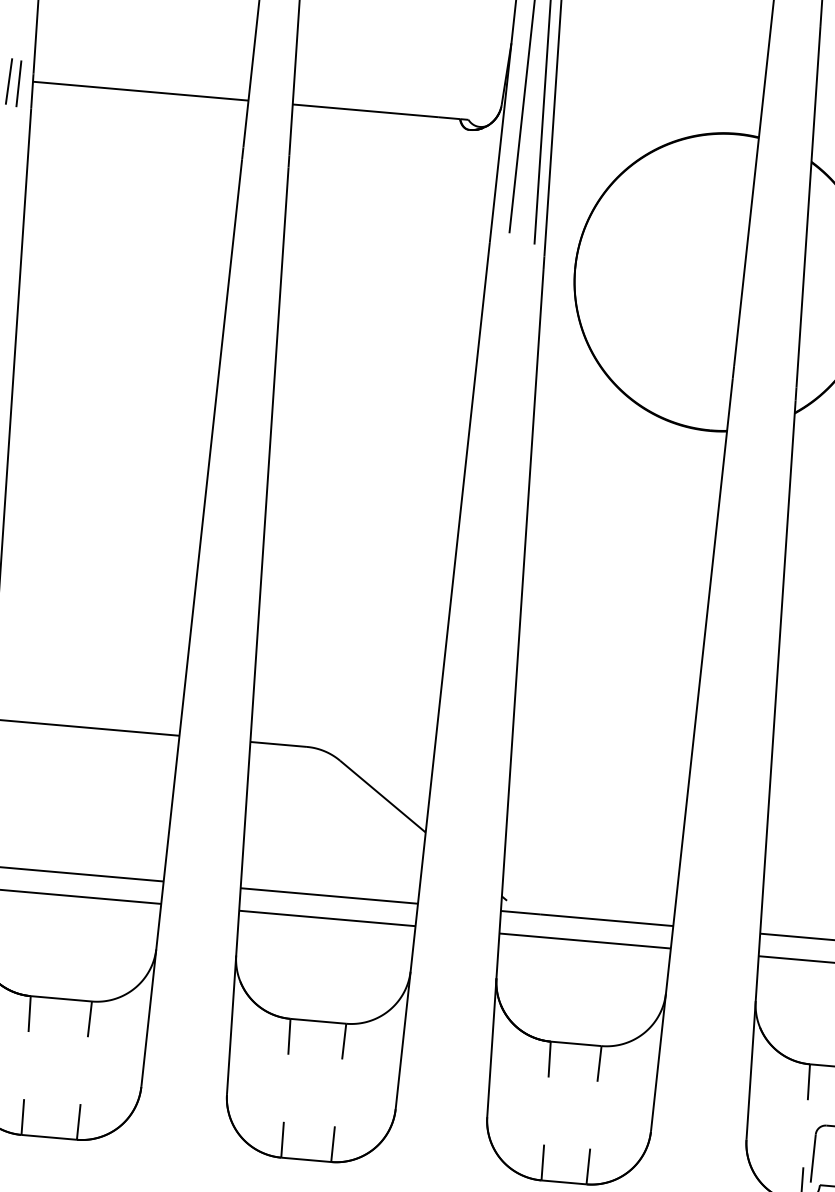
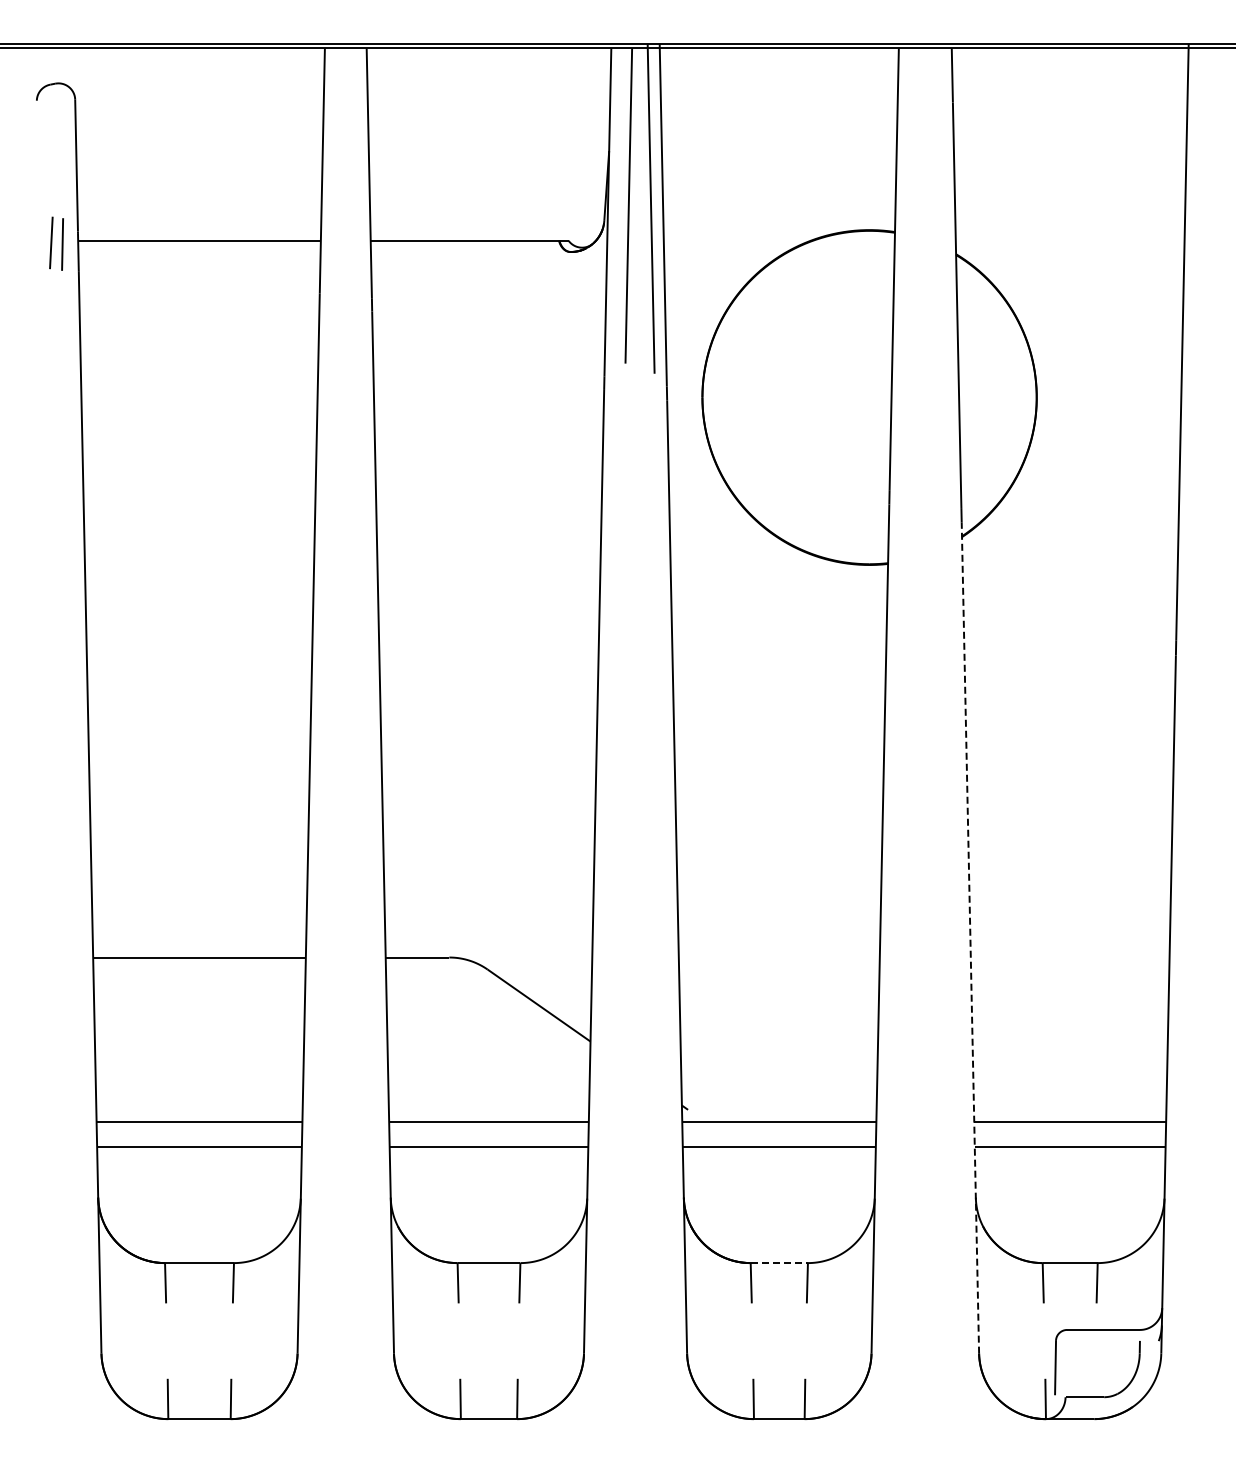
line: (771, 770) -> (970, 938), solid -> dashed
line: (576, 1044) -> (779, 1263), solid -> dashed

